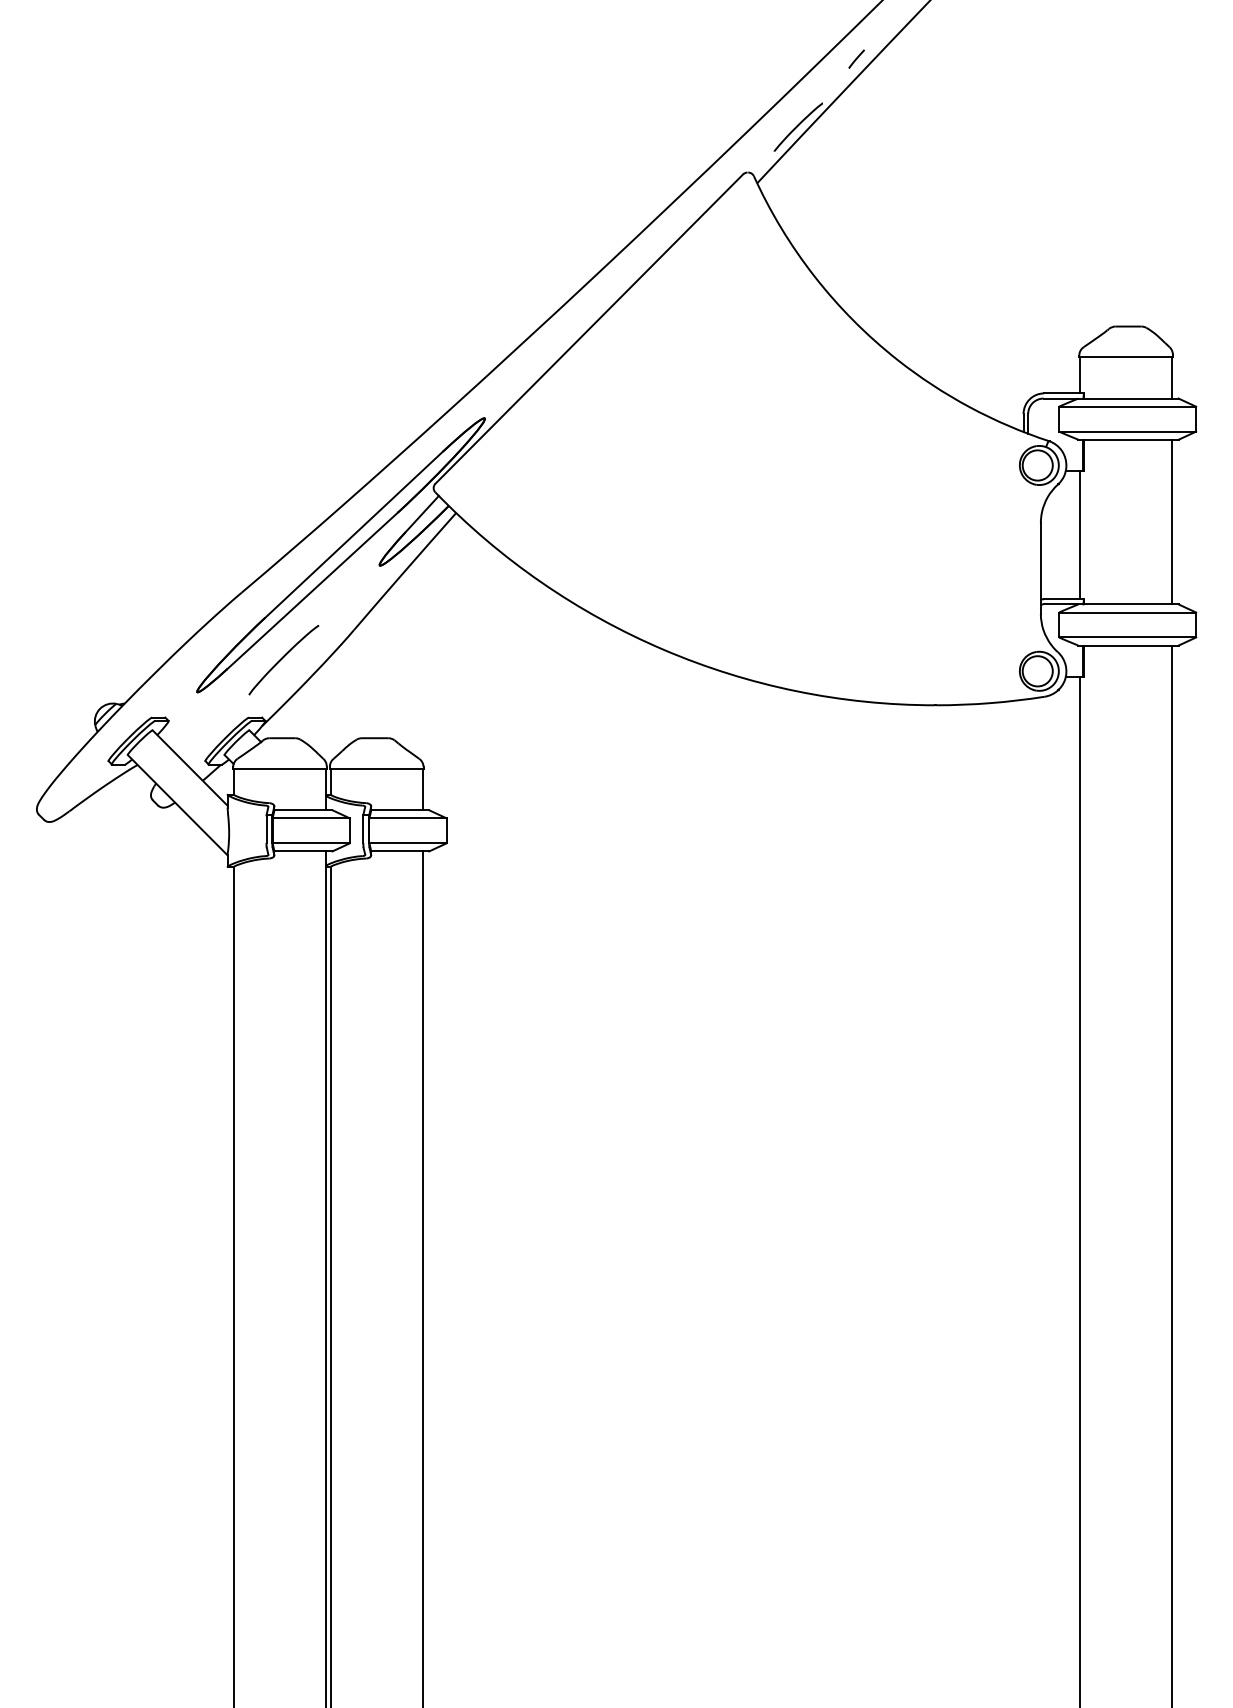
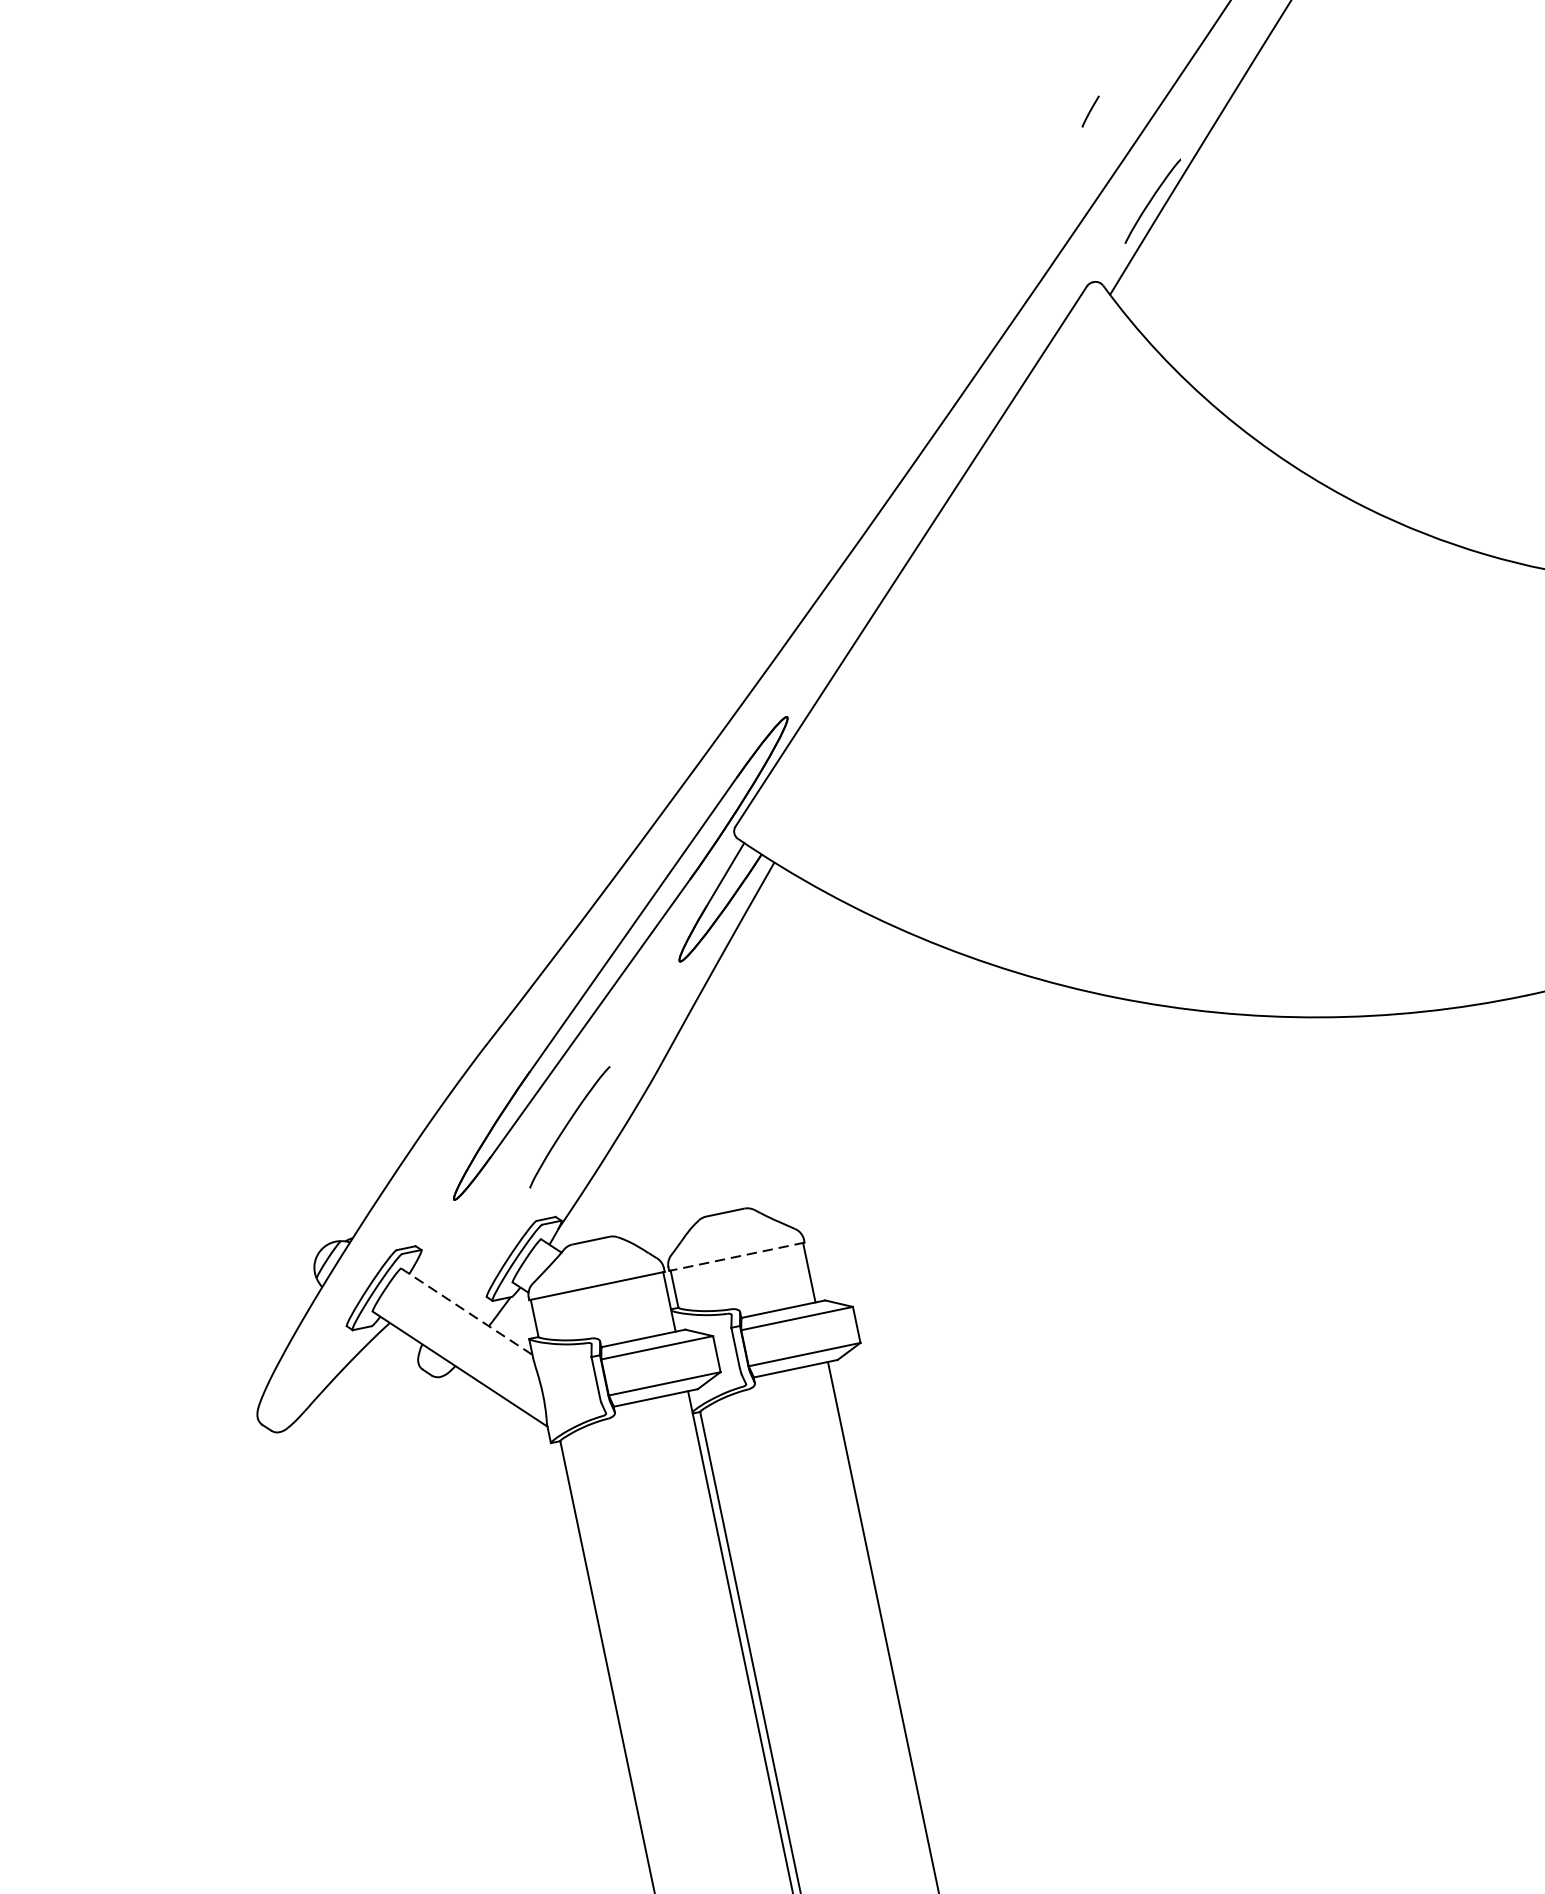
line: (856, 58) -> (1090, 110), moved
line: (190, 768) -> (467, 1312), solid -> dashed
line: (376, 769) -> (736, 1257), solid -> dashed

